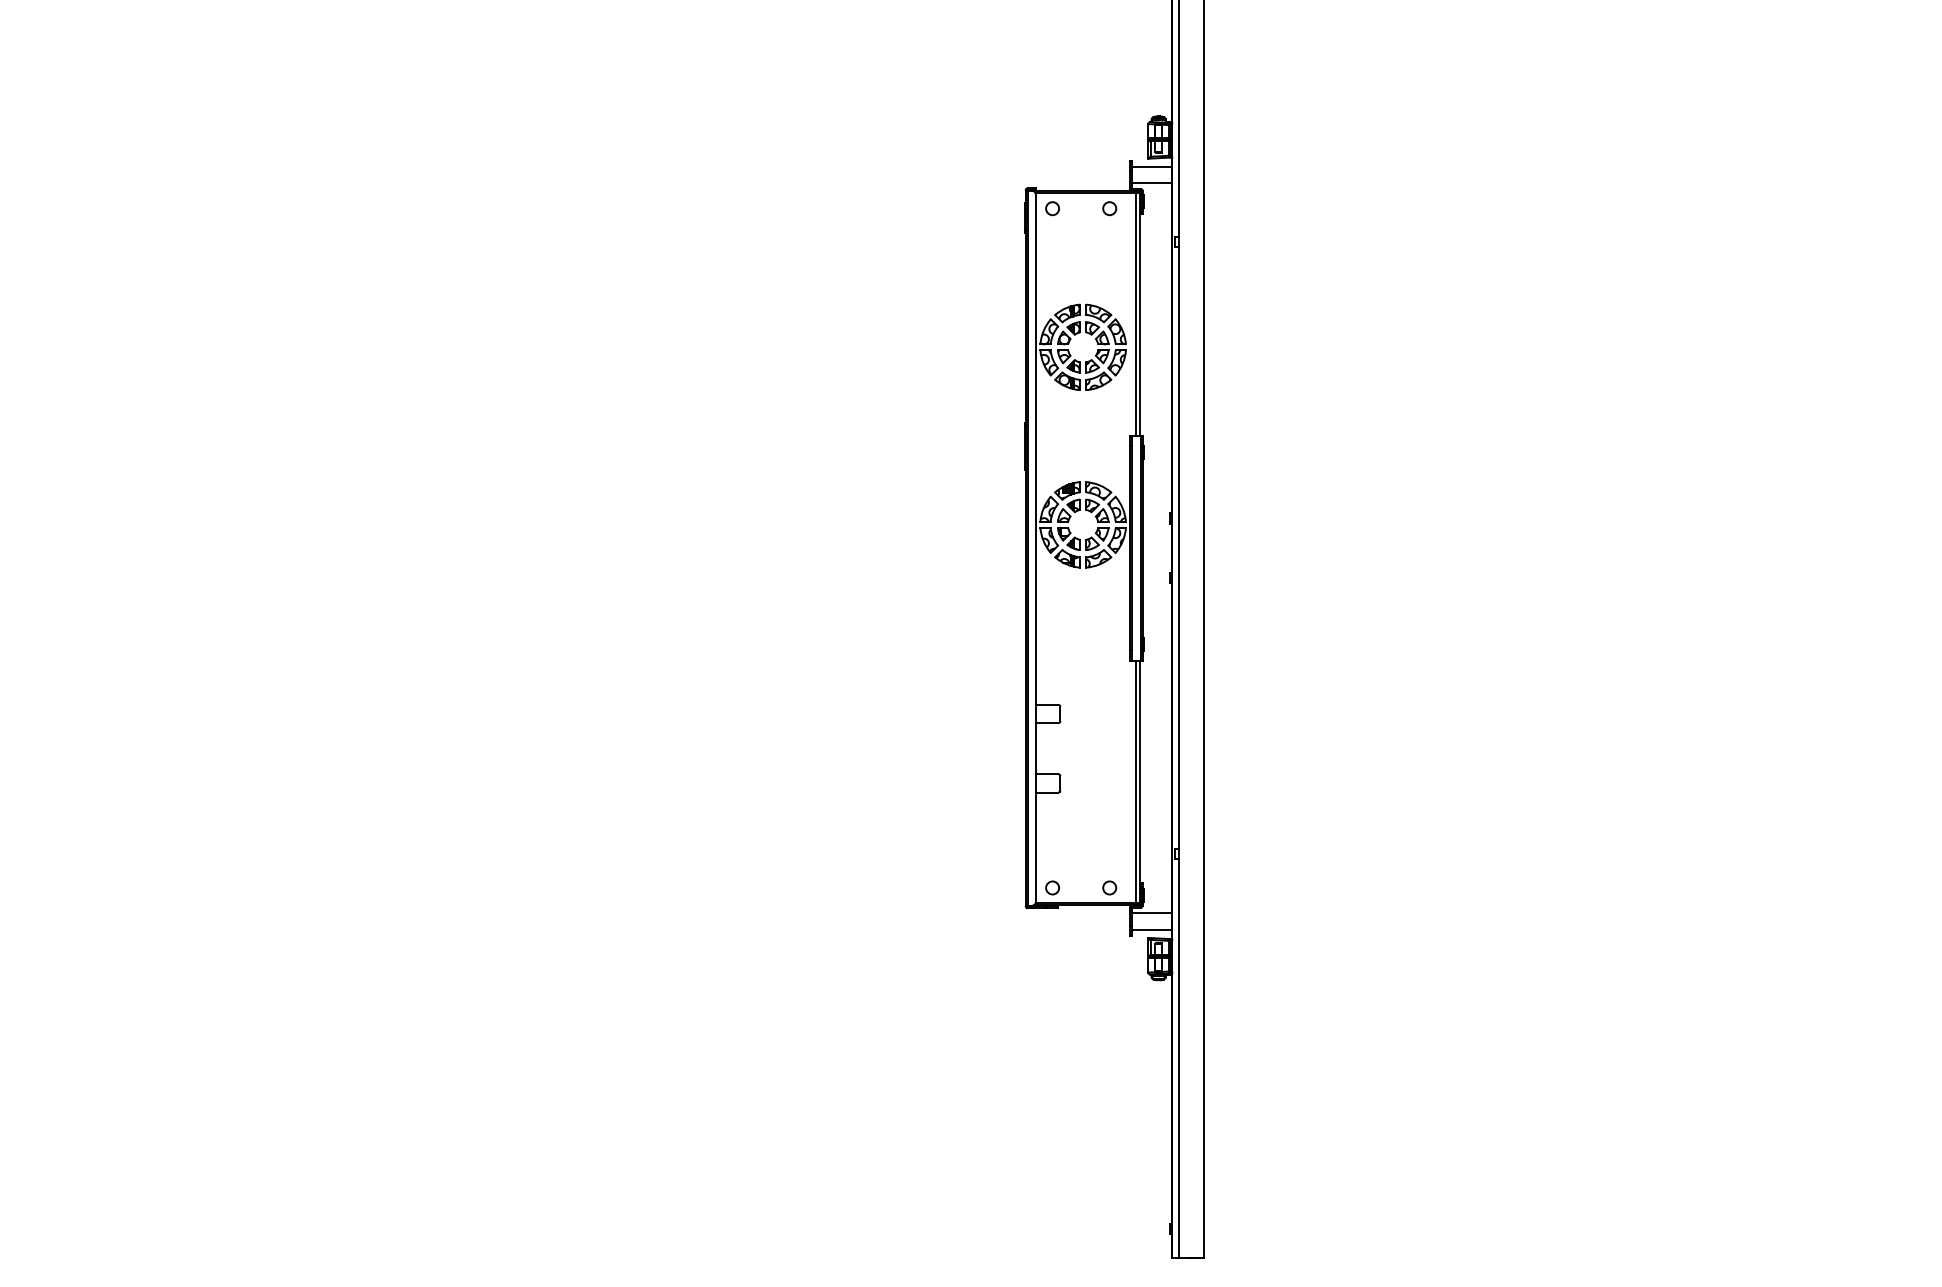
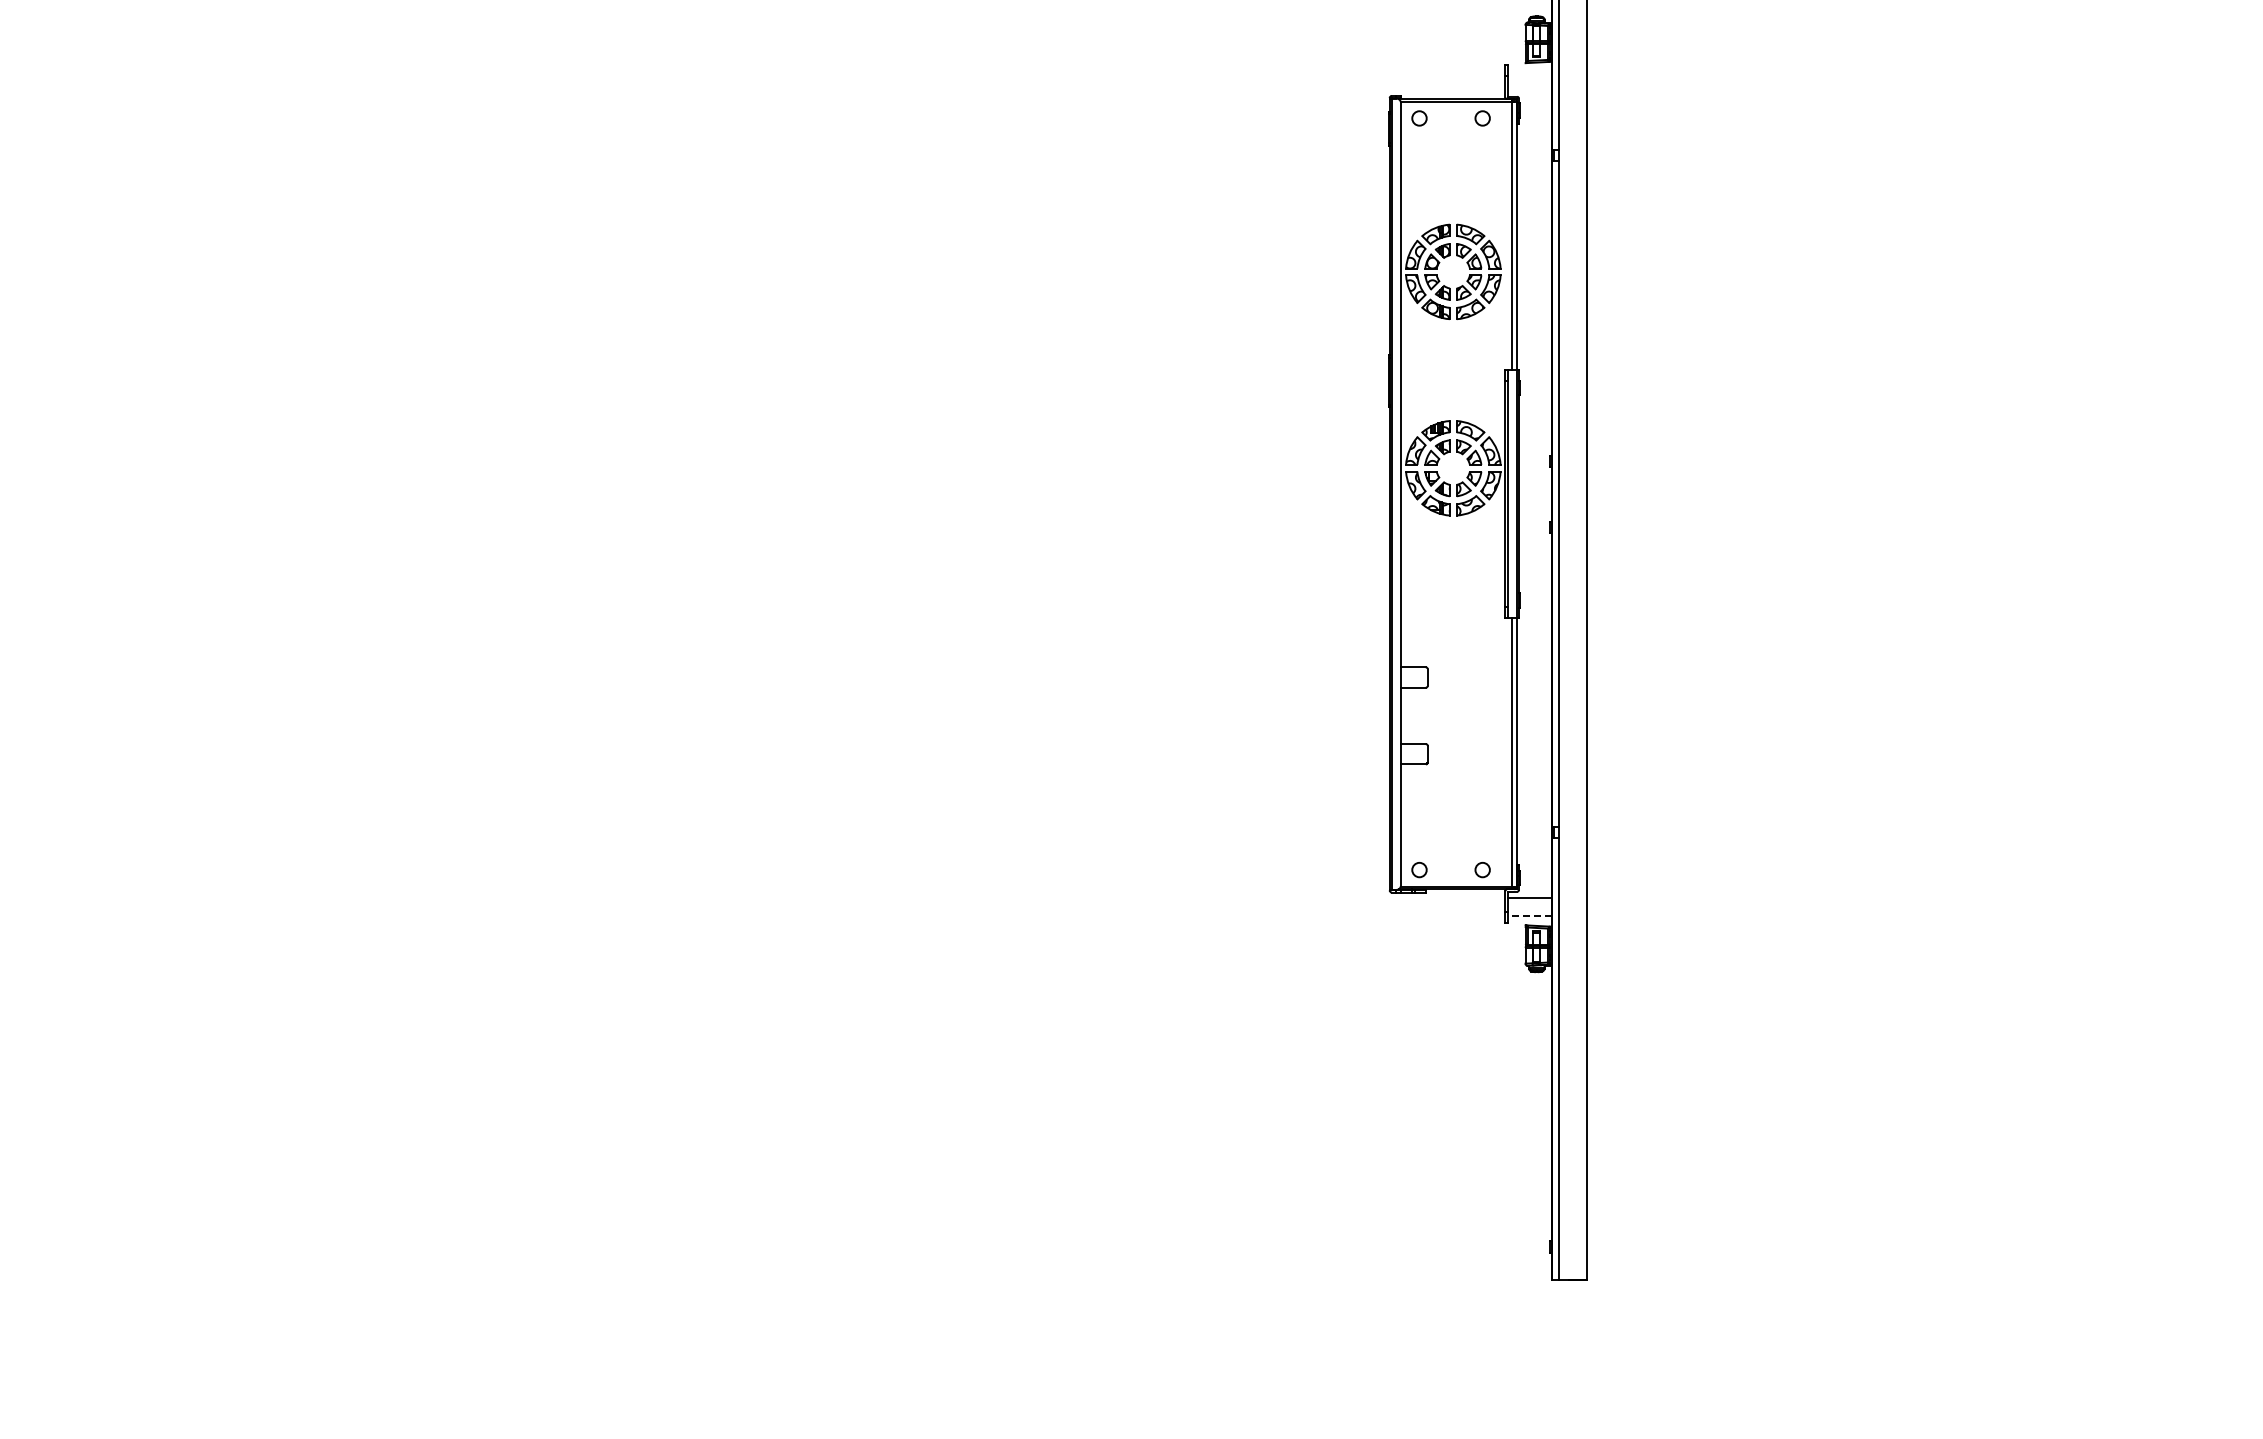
line: (1152, 167) -> (1529, 72), removed
line: (1152, 183) -> (1529, 90), removed
line: (1152, 929) -> (1529, 916), solid -> dashed

